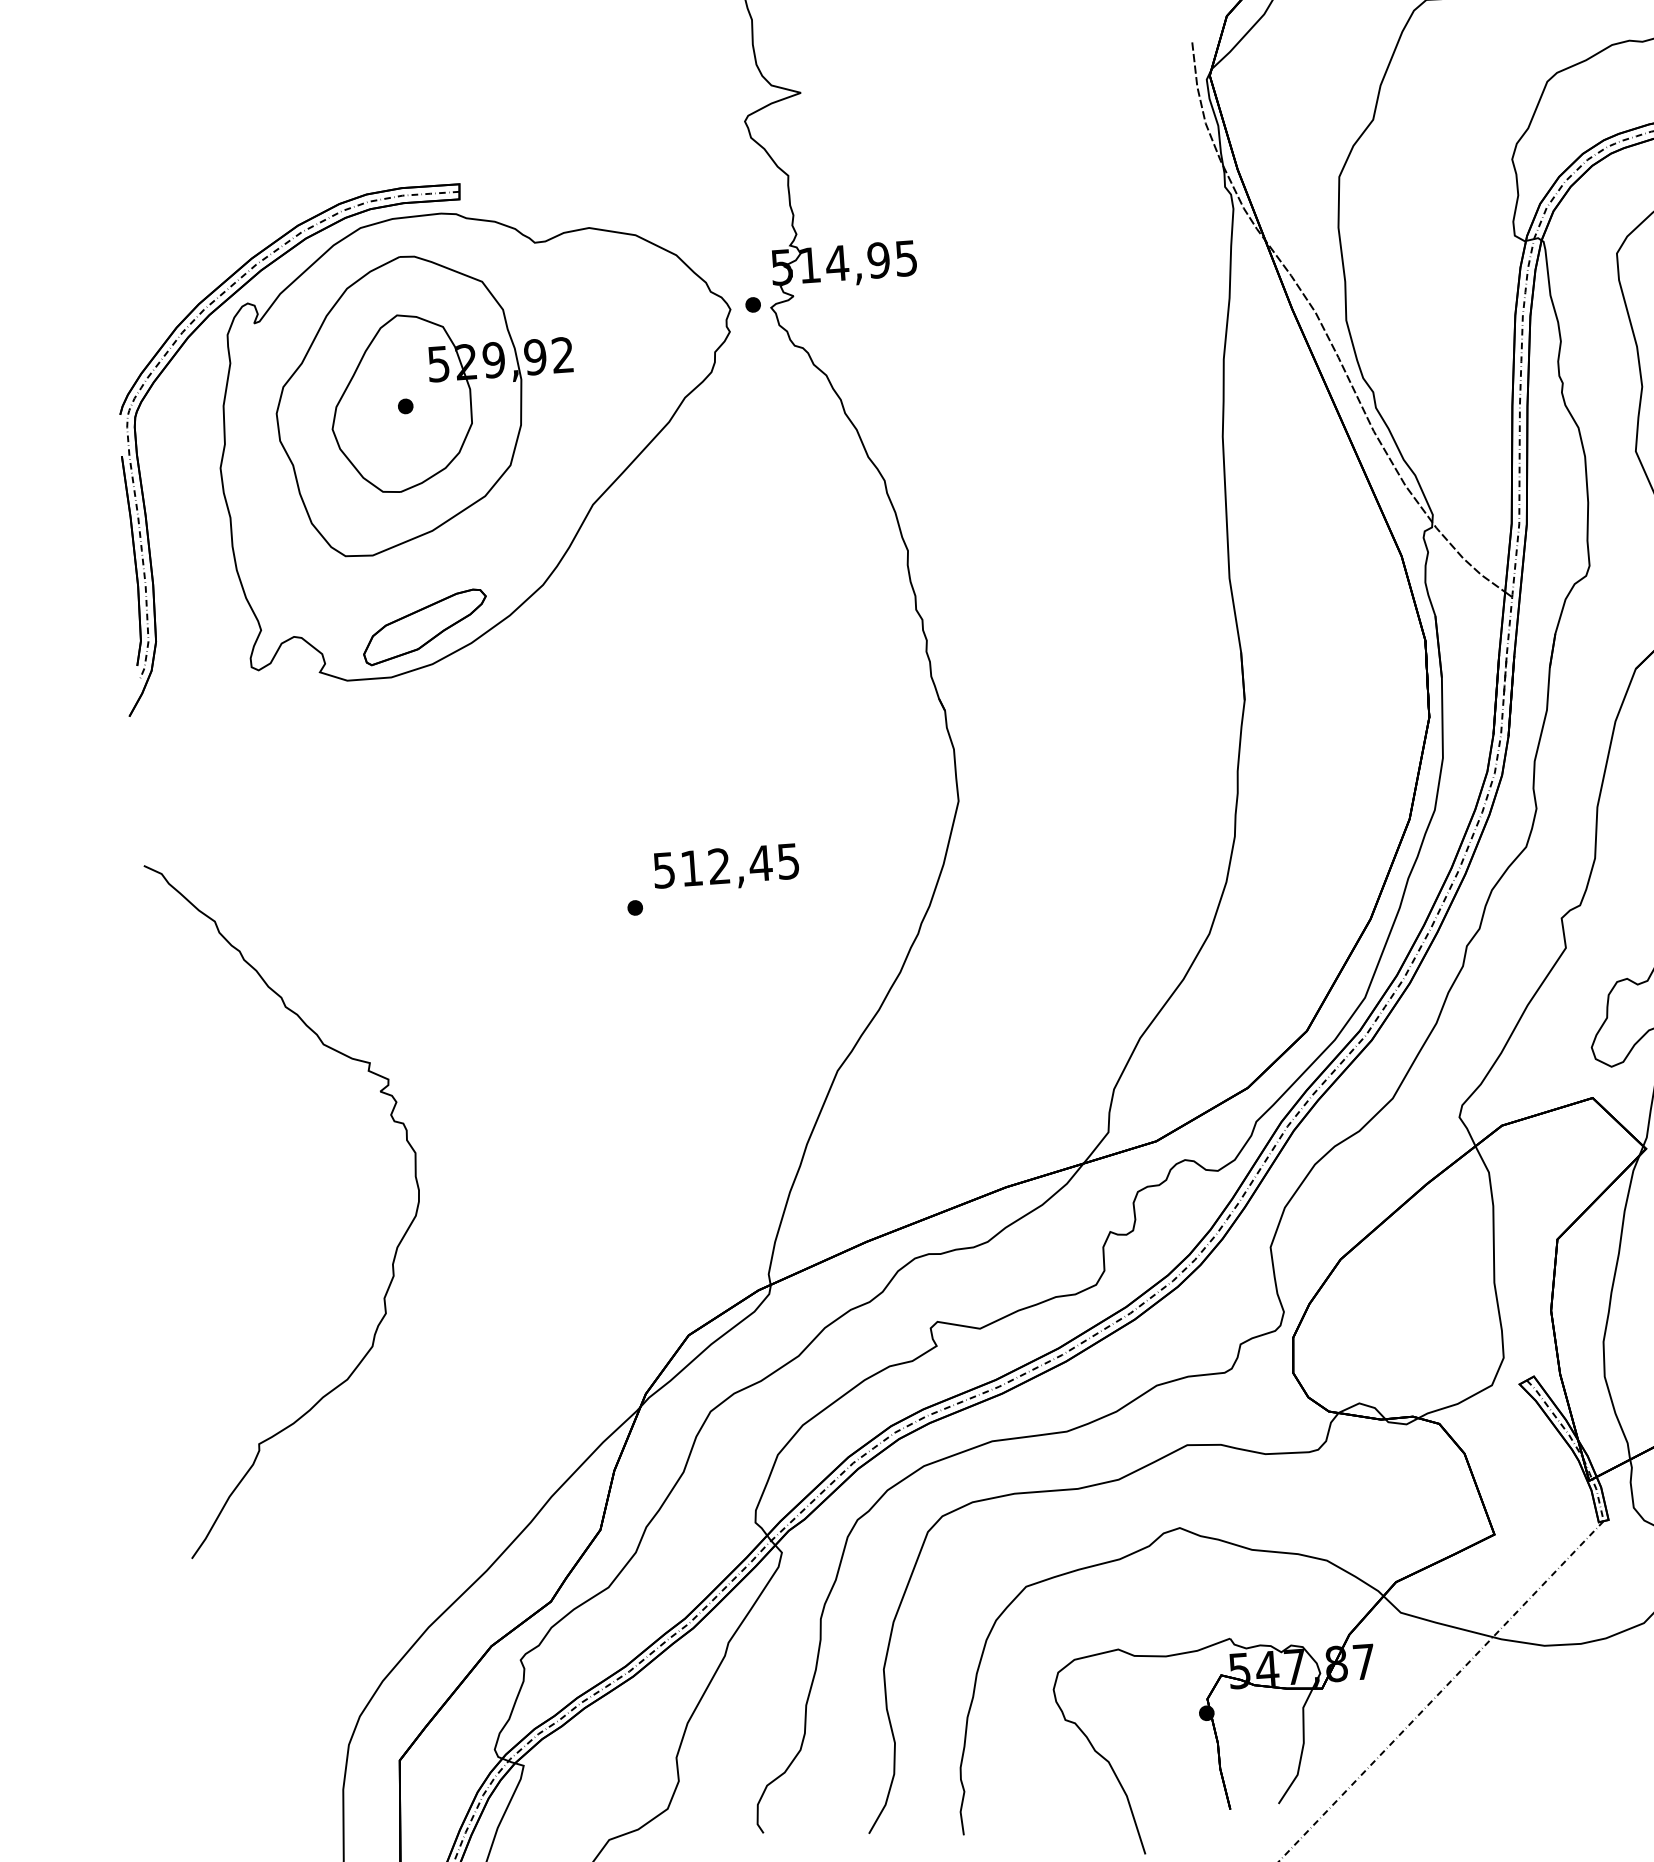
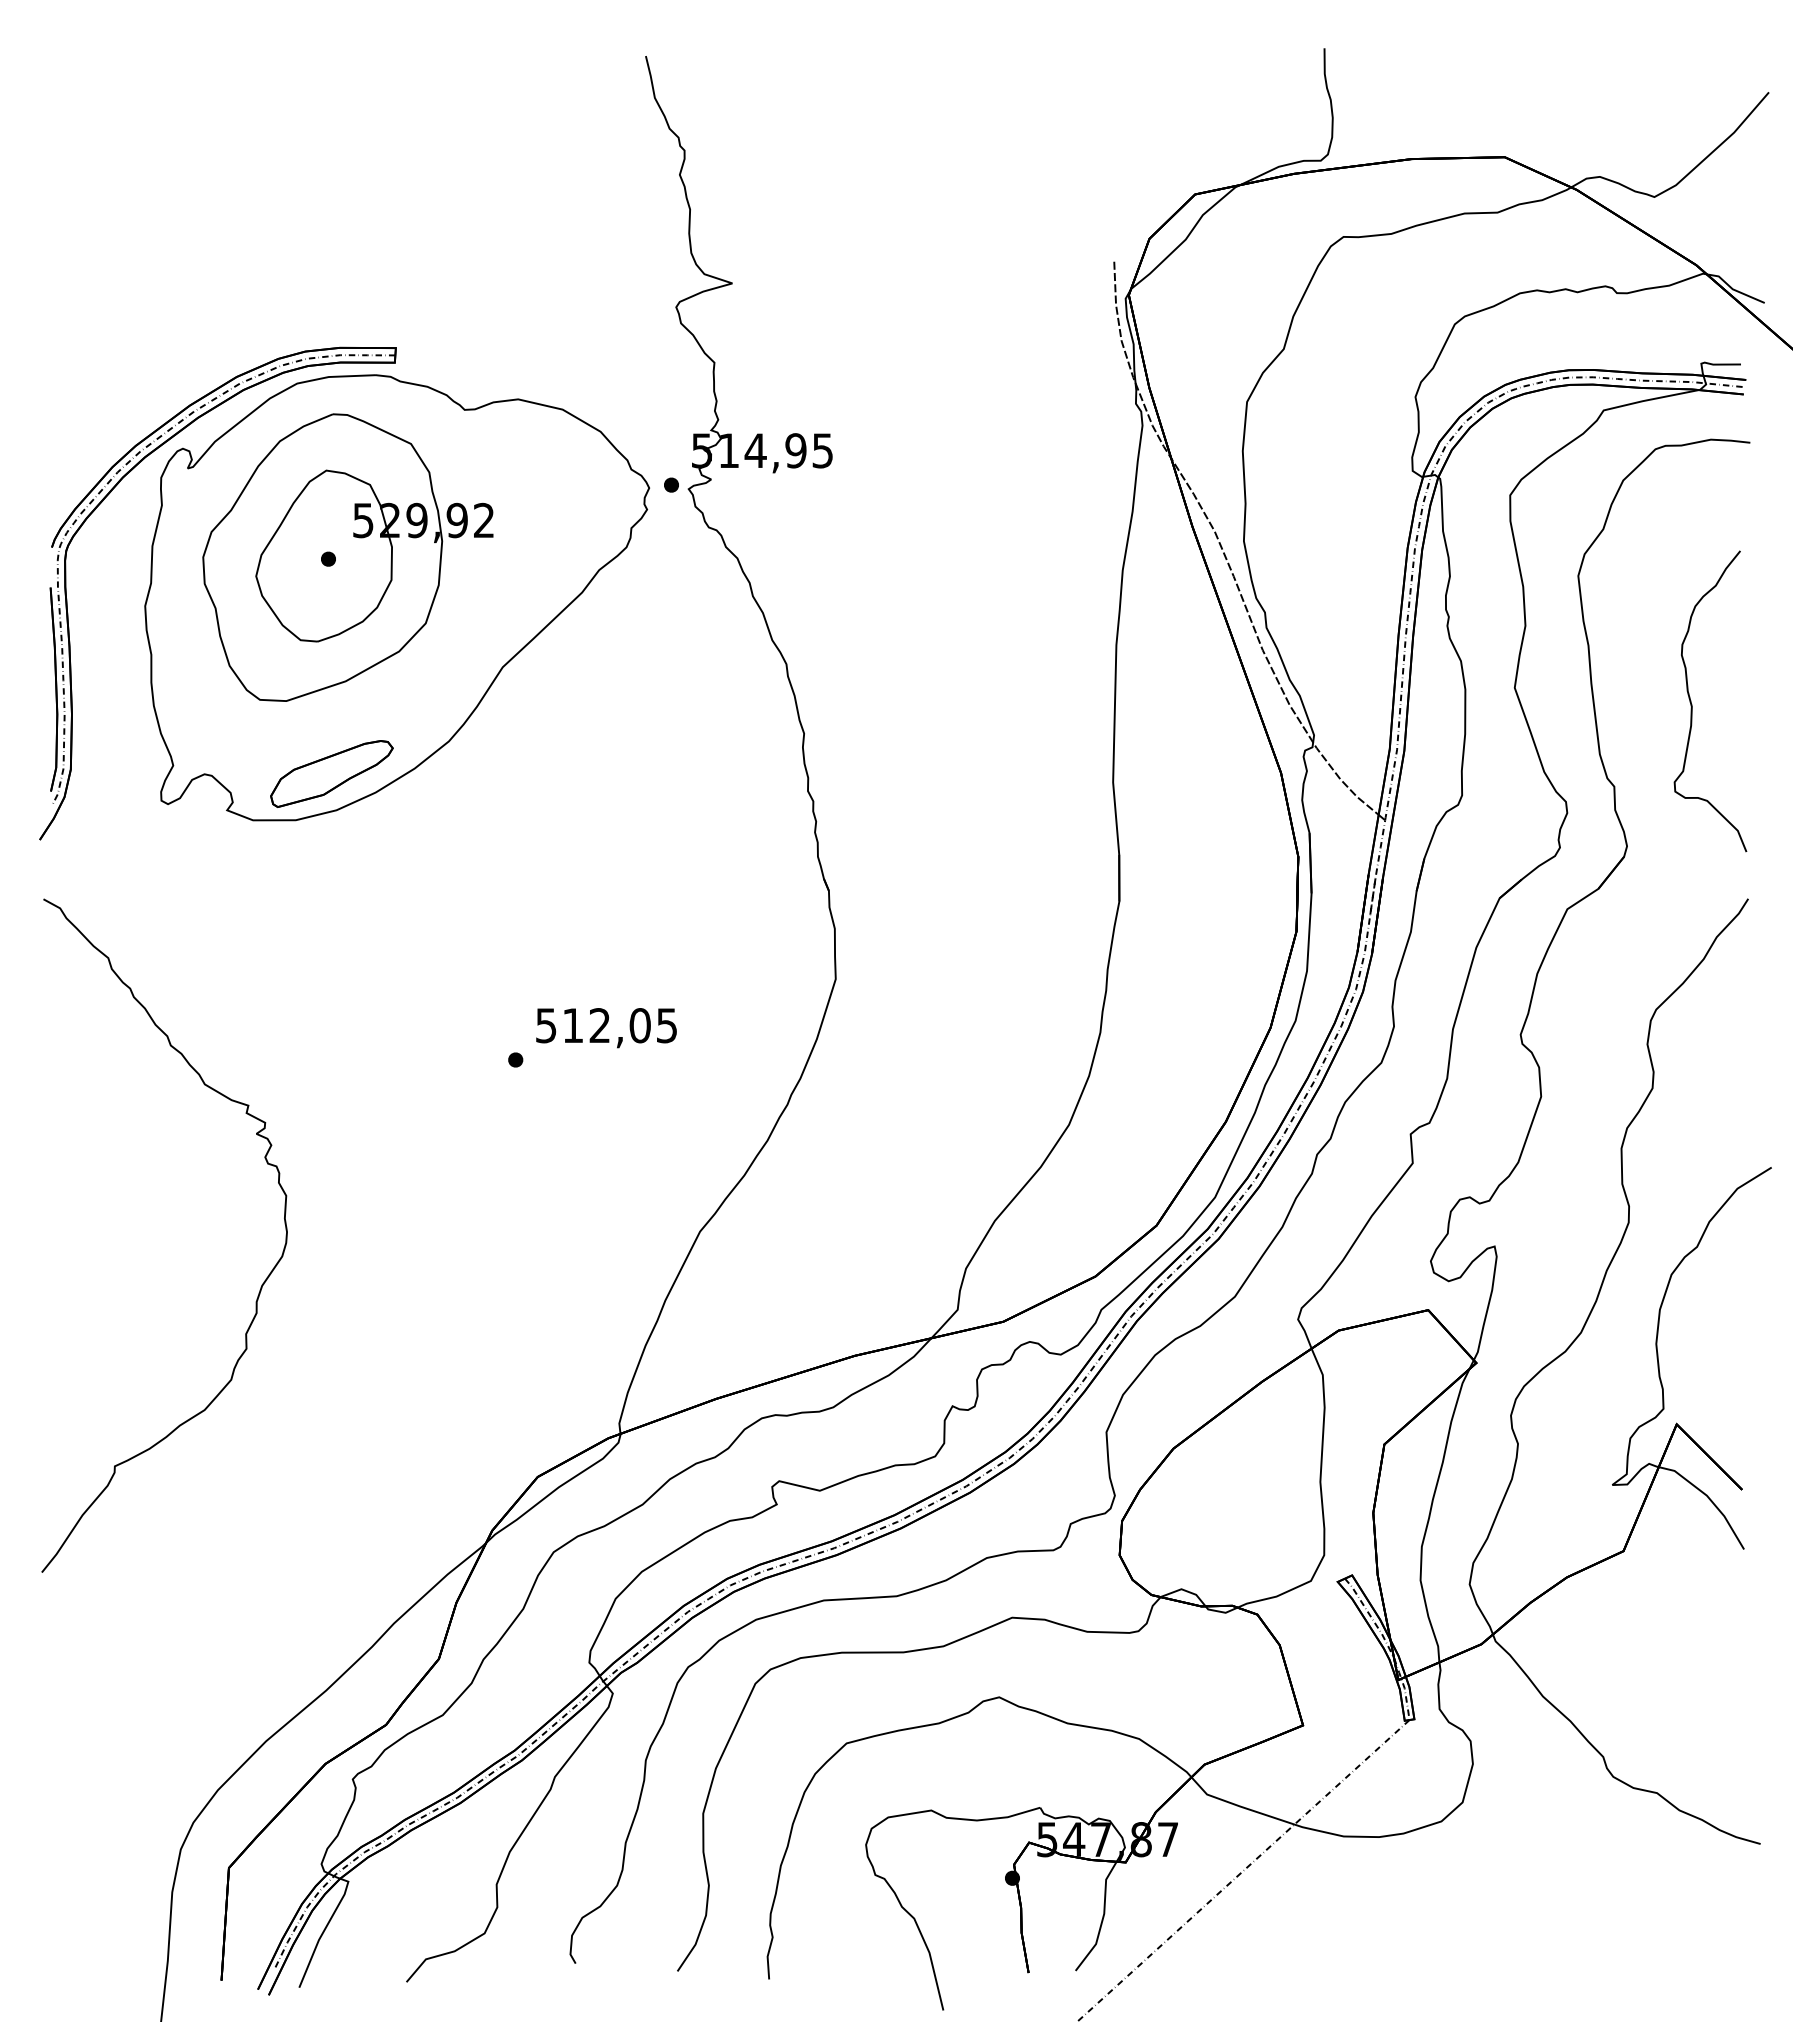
text: (761, 863) -> (640, 1025), 512,45 -> 512,05
curve: (396, 1246) -> (261, 1284), moved

